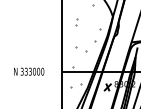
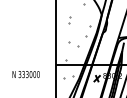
text: (28, 71) -> (25, 74), moved

